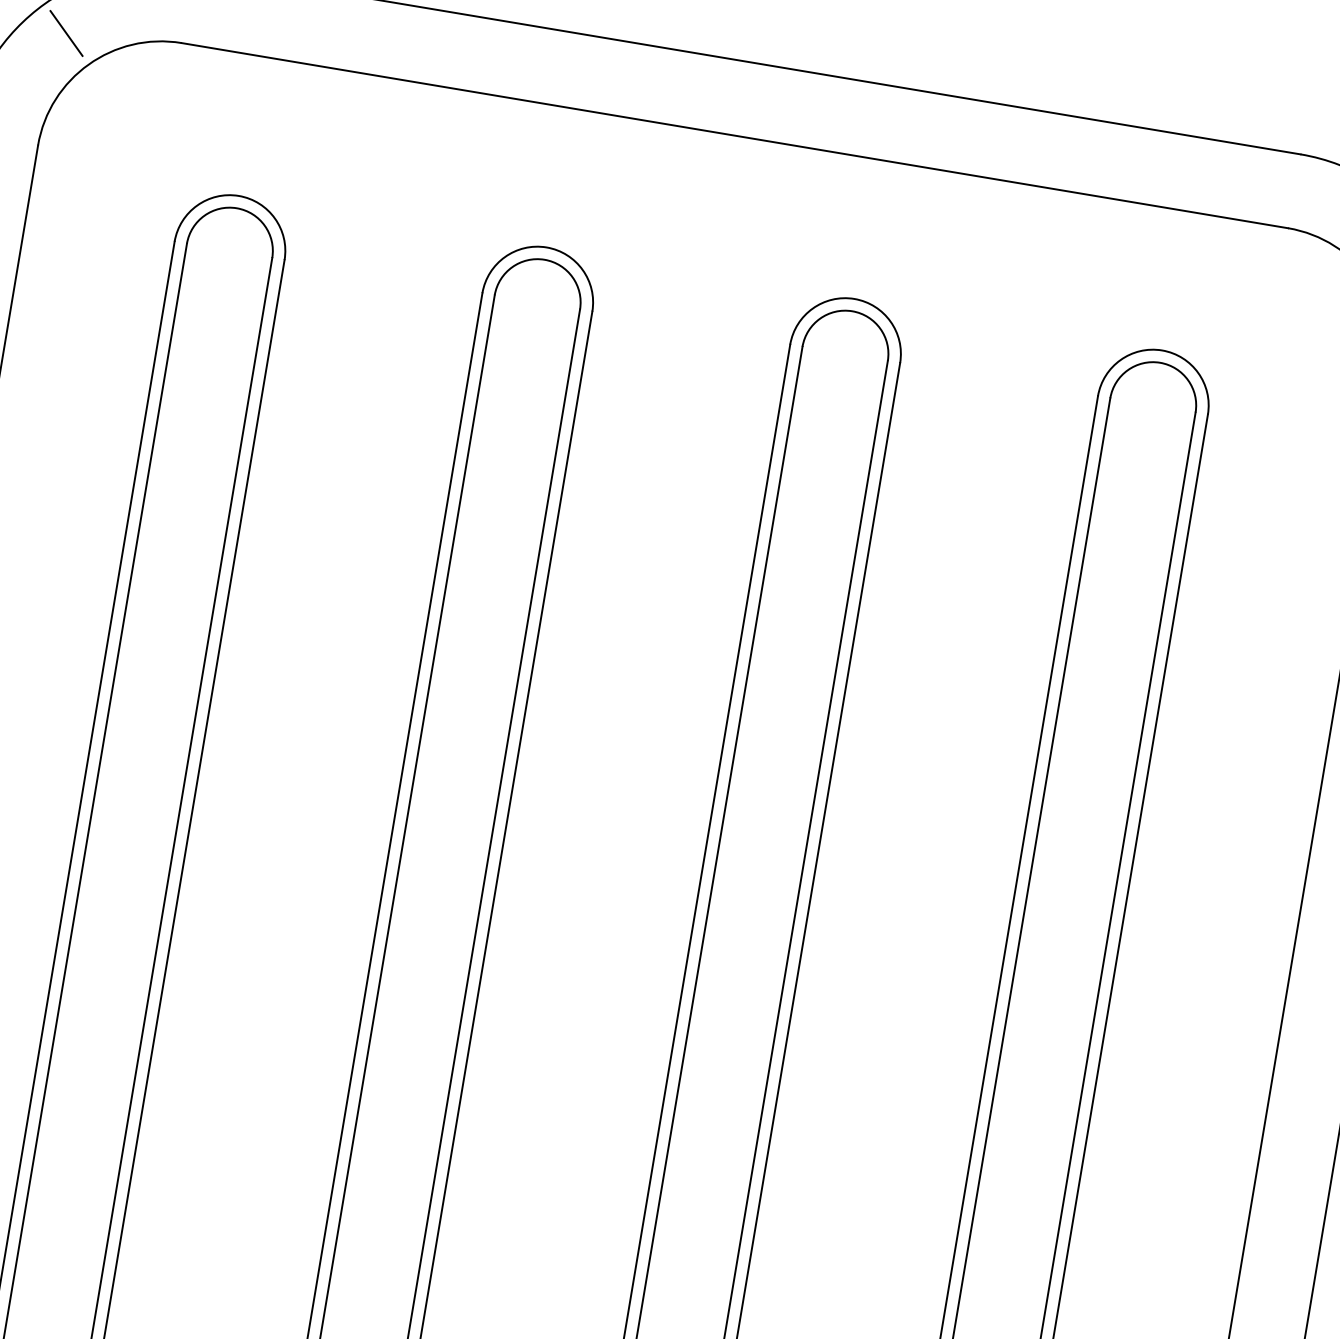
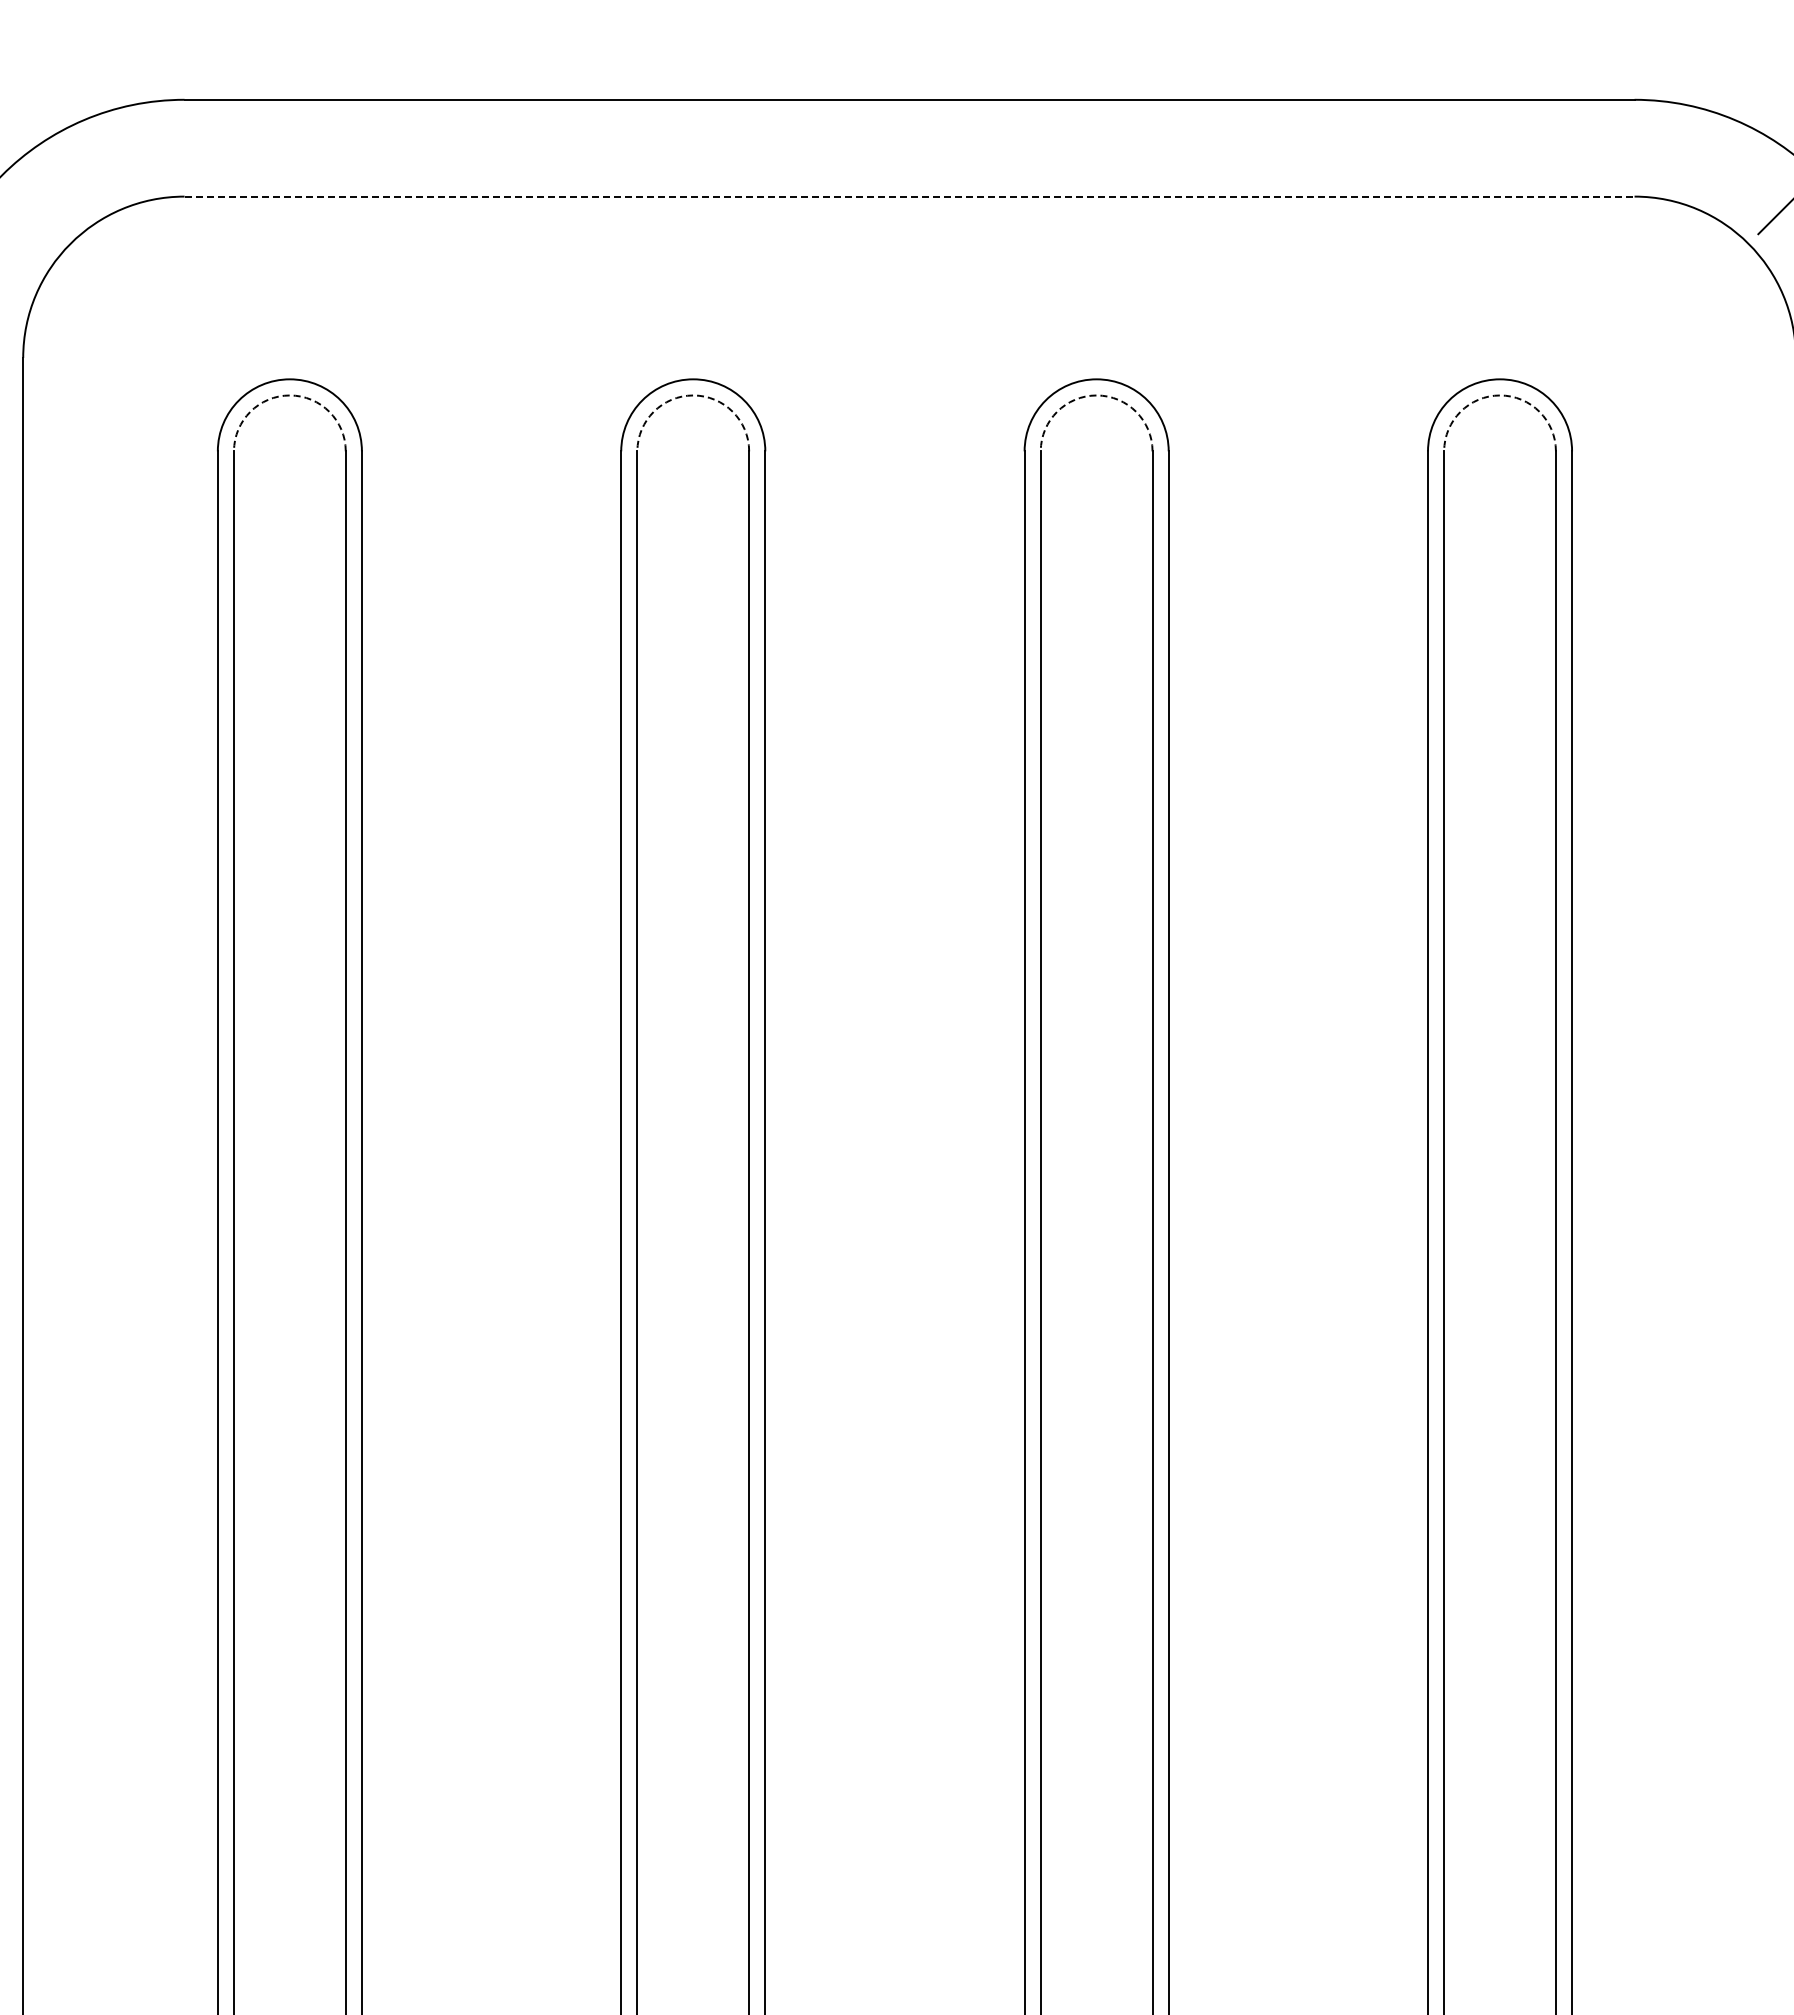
line: (66, 33) -> (35, 208), removed
line: (734, 135) -> (909, 196), solid -> dashed
arc: (236, 208) -> (289, 395), solid -> dashed
arc: (544, 259) -> (693, 395), solid -> dashed
arc: (852, 311) -> (1096, 395), solid -> dashed
arc: (1160, 362) -> (1500, 395), solid -> dashed

